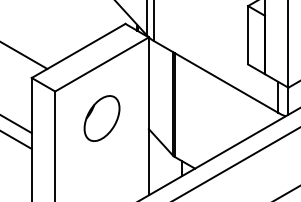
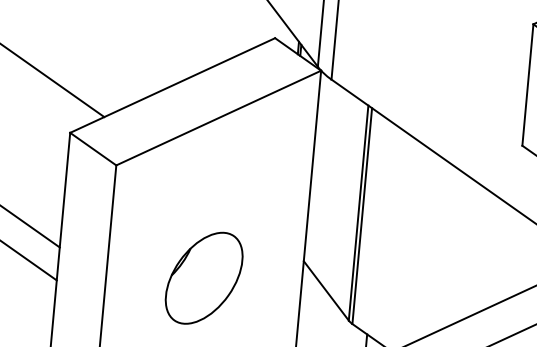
part: (101, 118) -> (203, 278), moved

